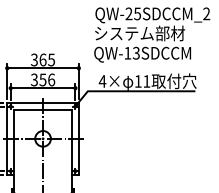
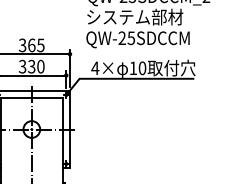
text: (131, 52) -> (126, 37), QW-13SDCCM -> QW-25SDCCM
text: (47, 79) -> (36, 66), 356 -> 330
text: (146, 81) -> (142, 68), 11 -> 10

